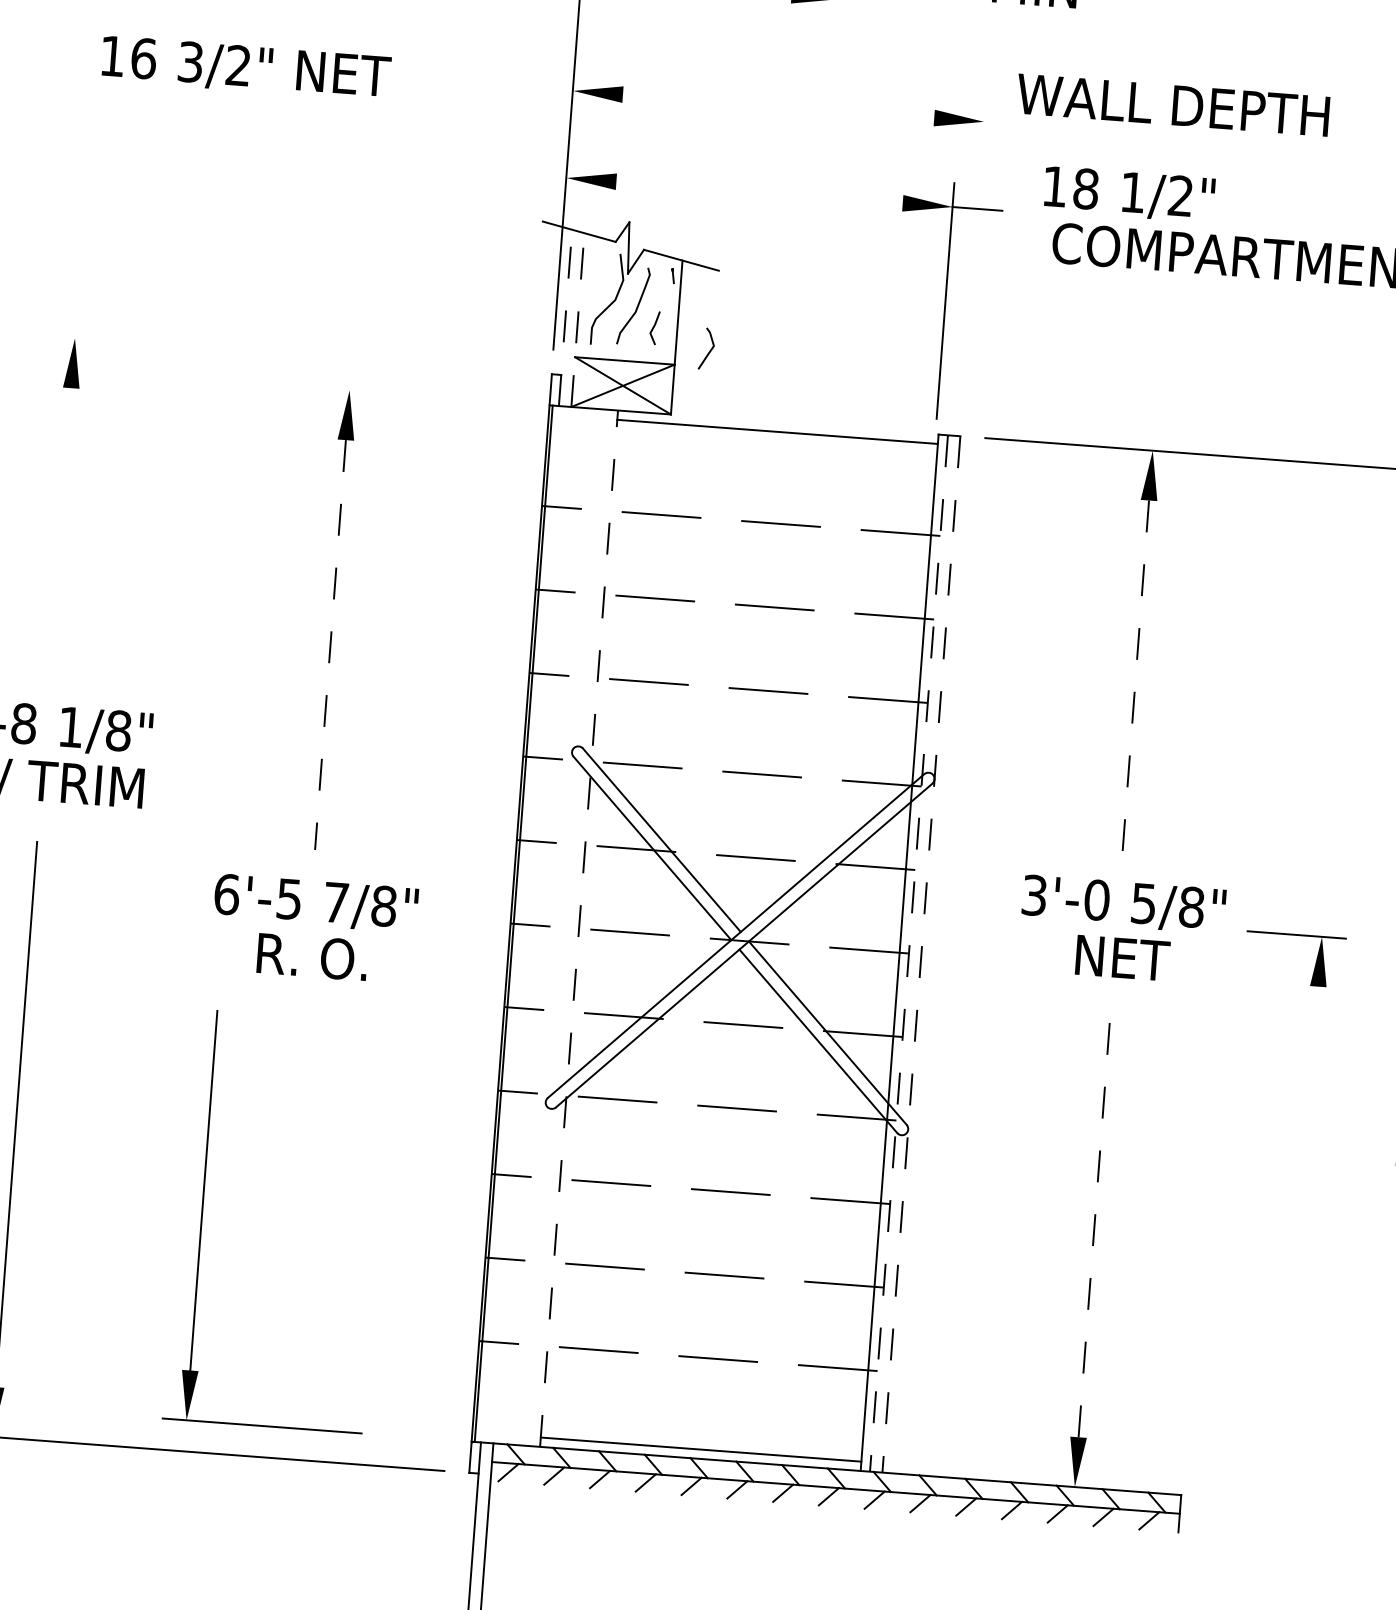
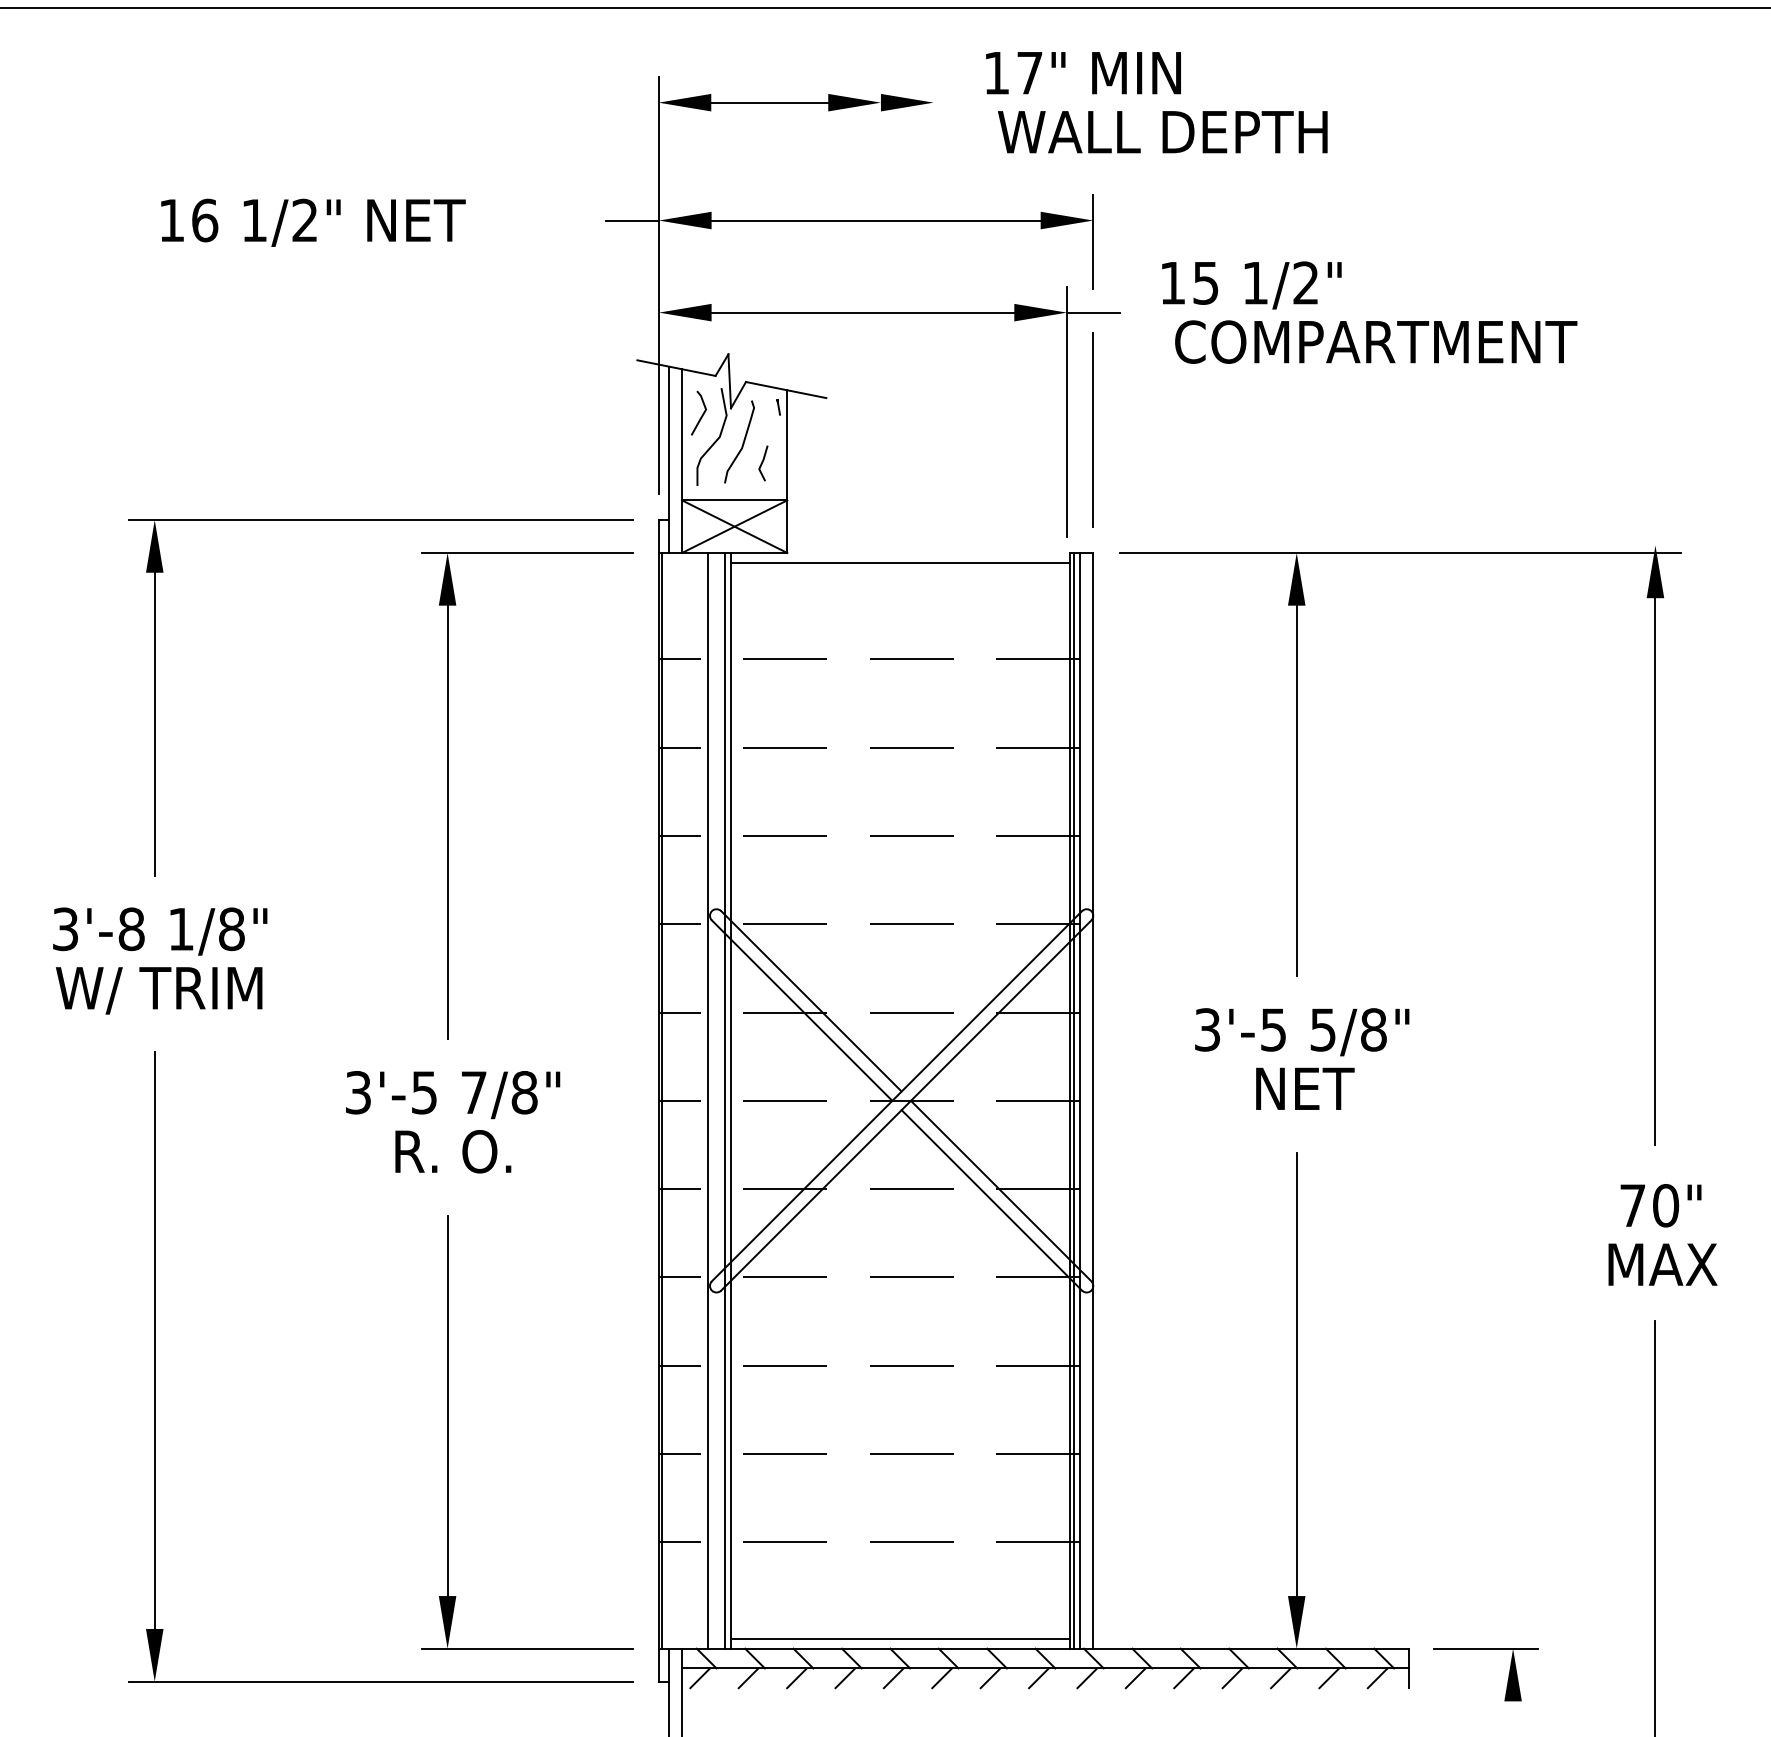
text: (190, 62) -> (254, 220), 3/2" -> 1/2"
line: (548, 88) -> (632, 220), added
text: (1172, 105) -> (1162, 132), moved
line: (778, 106) -> (875, 220), added
line: (982, 141) -> (1093, 241), added
text: (1085, 188) -> (1205, 282), 18 -> 15
line: (759, 192) -> (862, 312), added
line: (565, 317) -> (668, 459), dashed -> solid
line: (968, 319) -> (1092, 429), added
line: (578, 320) -> (682, 461), dashed -> solid
line: (710, 349) -> (702, 413), moved
line: (288, 354) -> (380, 520), added
line: (425, 396) -> (527, 553), added
line: (60, 530) -> (154, 723), added
line: (330, 645) -> (447, 822), dashed -> solid
line: (1135, 676) -> (1296, 791), dashed -> solid
text: (227, 894) -> (358, 1092), 6'-5 -> 3'-5
text: (1096, 899) -> (1273, 1029), 3'-0 -> 3'-5
line: (557, 926) -> (708, 1100), added
line: (572, 927) -> (724, 1100), added
line: (579, 928) -> (731, 1100), dashed -> solid
line: (902, 952) -> (1073, 1100), added
line: (909, 953) -> (1080, 1100), dashed -> solid
line: (921, 954) -> (1093, 1100), dashed -> solid
part: (1314, 966) -> (1507, 1680), moved
part: (202, 1215) -> (448, 1432), moved
line: (1094, 1227) -> (1296, 1374), dashed -> solid

